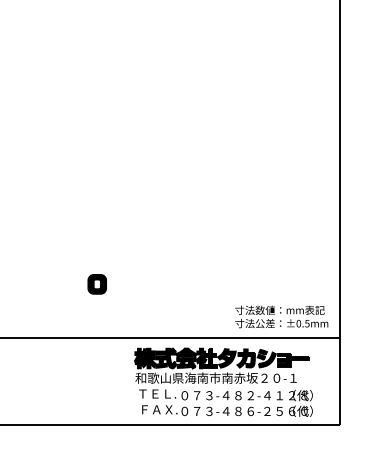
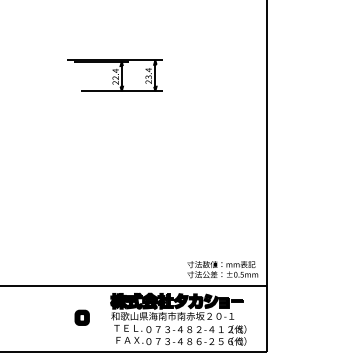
part: (139, 62) -> (114, 75), added
part: (96, 283) -> (81, 317), moved

